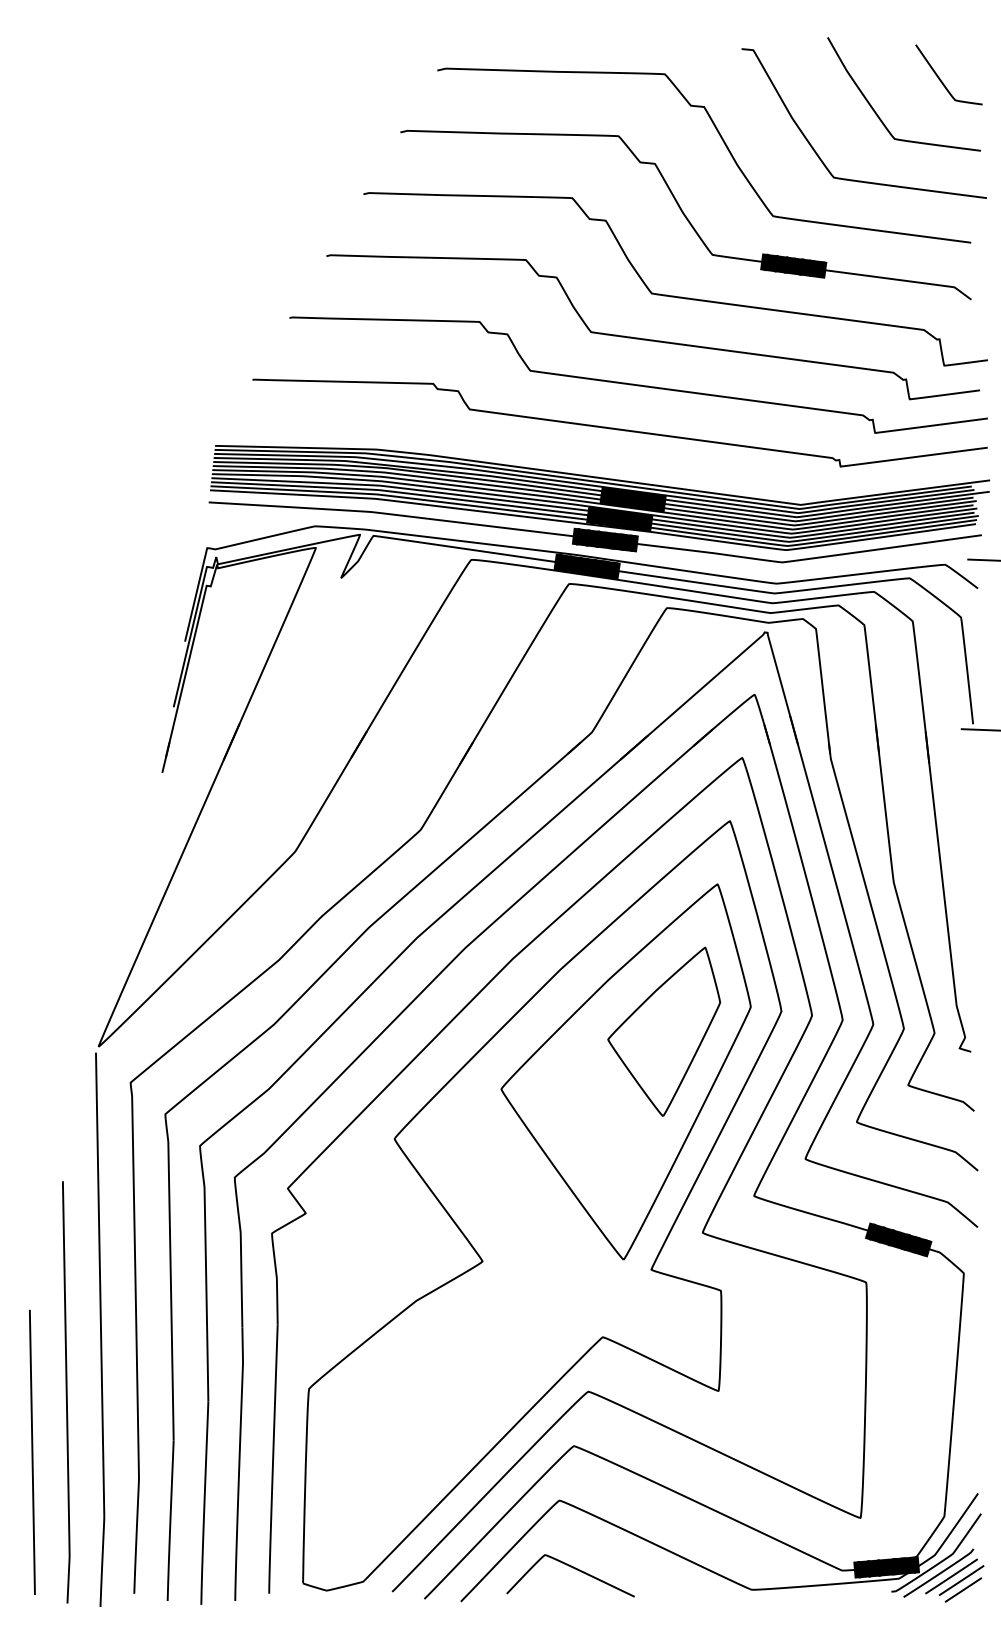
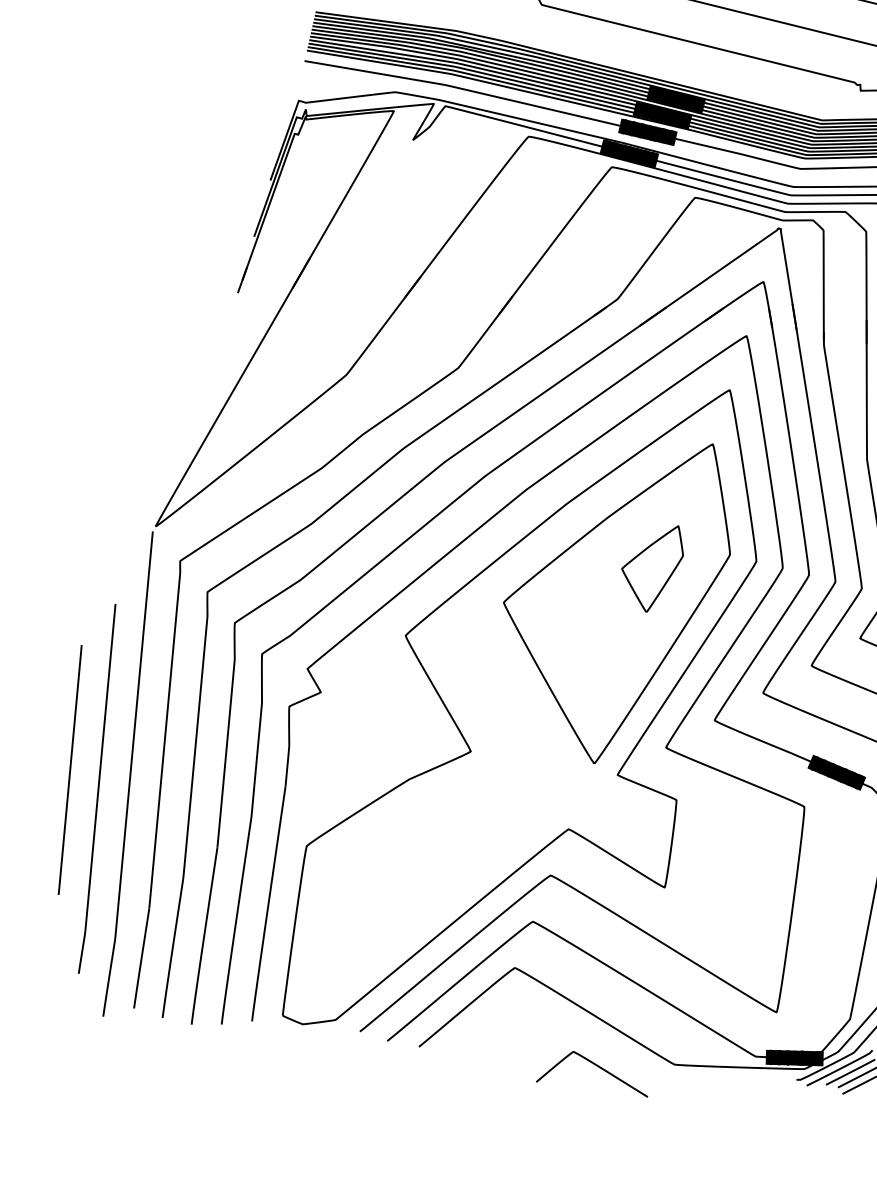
part: (664, 1031) -> (652, 567), size x0.6
curve: (66, 1392) -> (98, 789), moved
line: (32, 1451) -> (70, 769), moved
curve: (574, 1569) -> (597, 1067), moved

